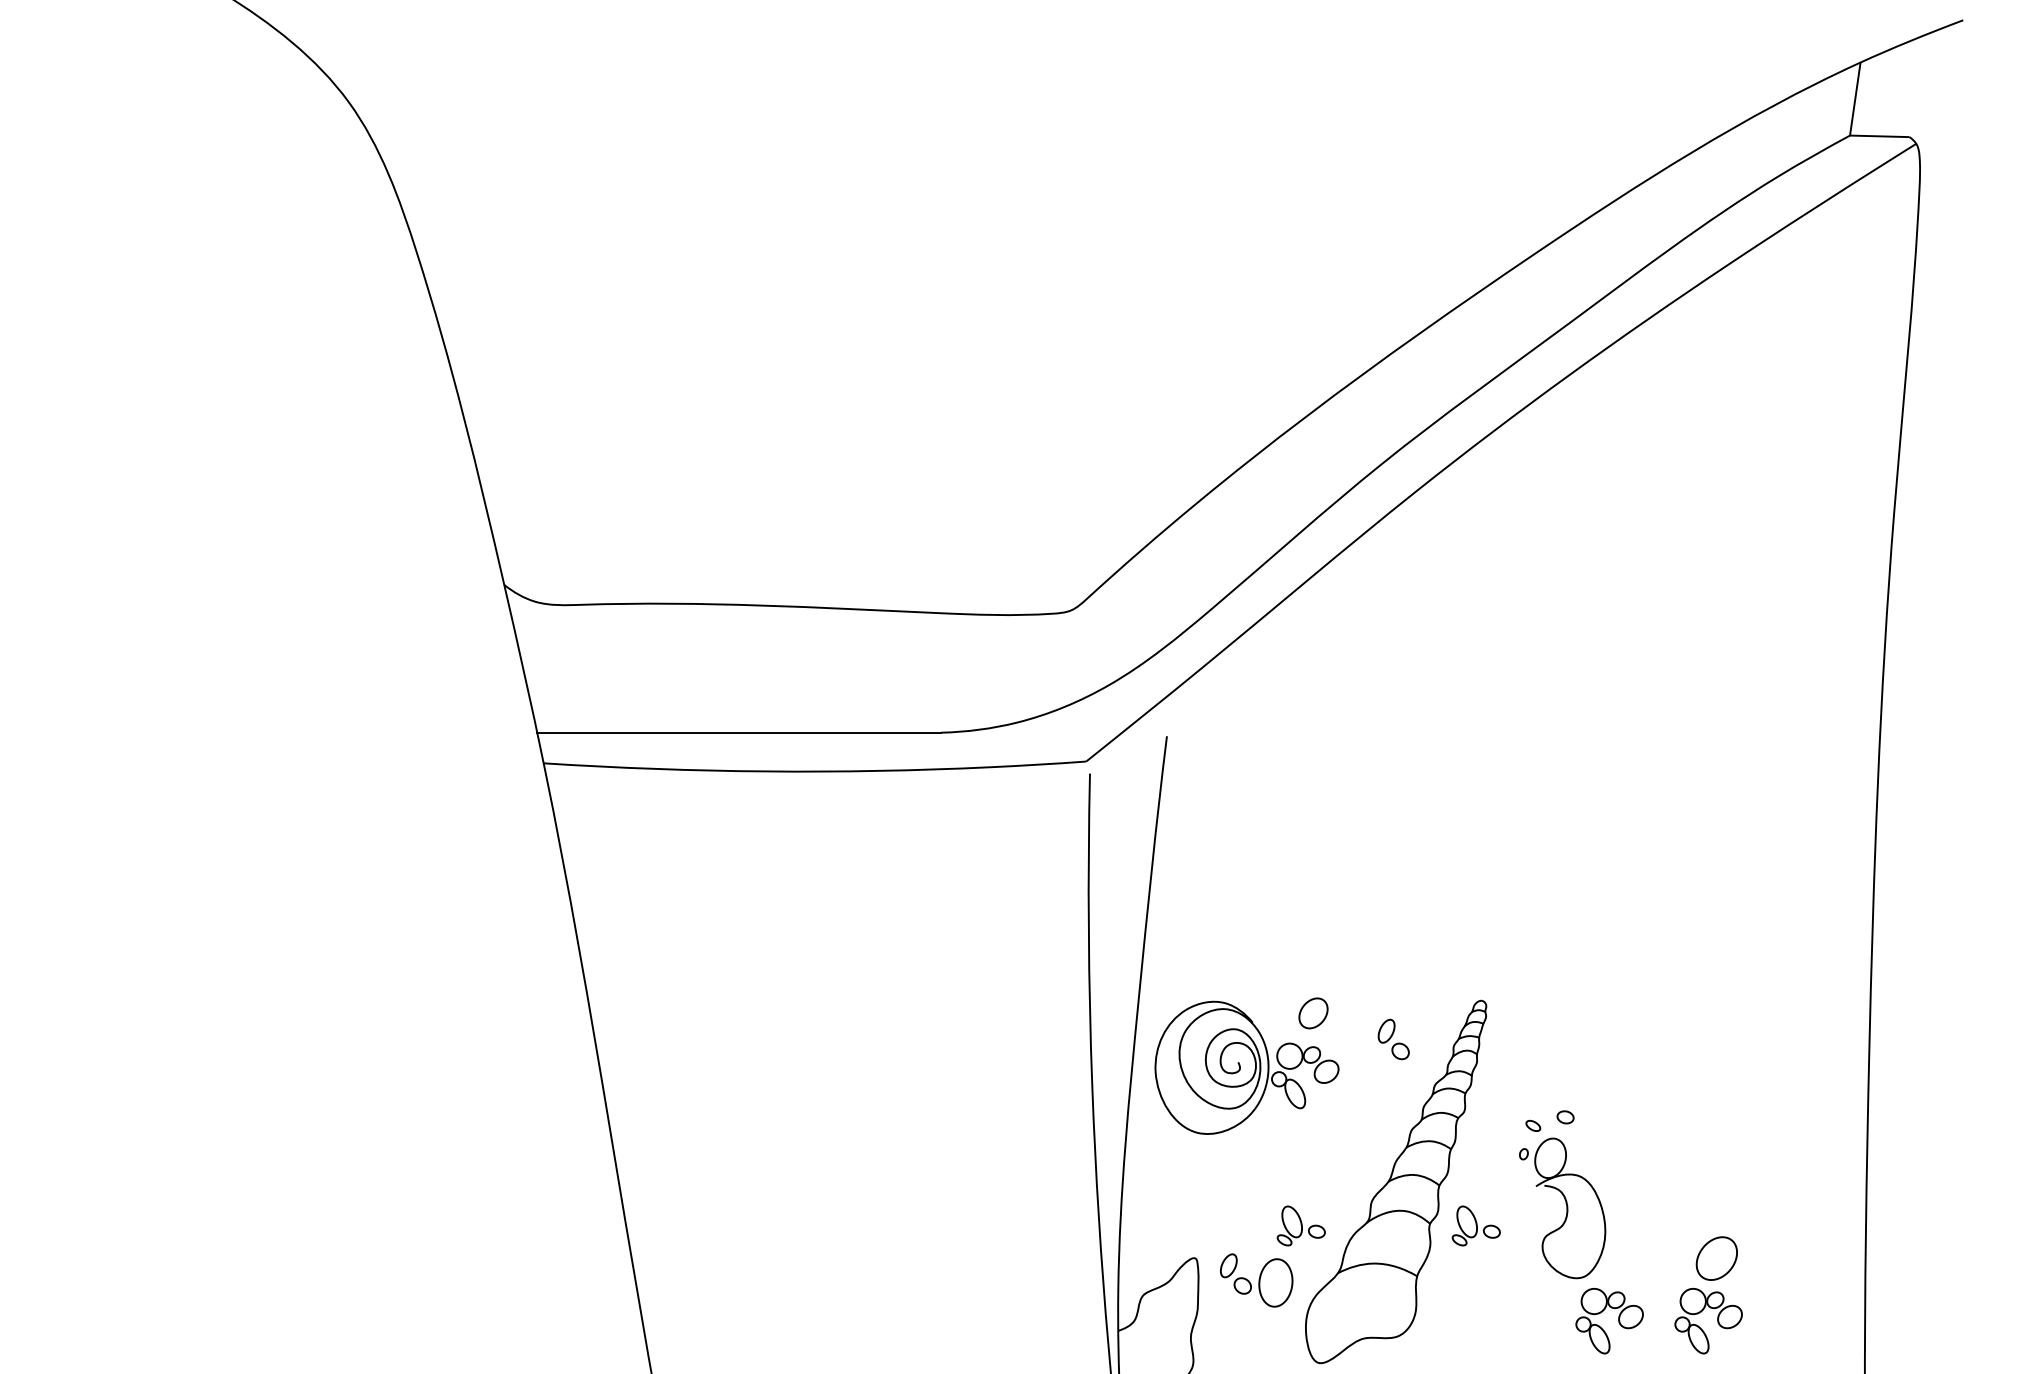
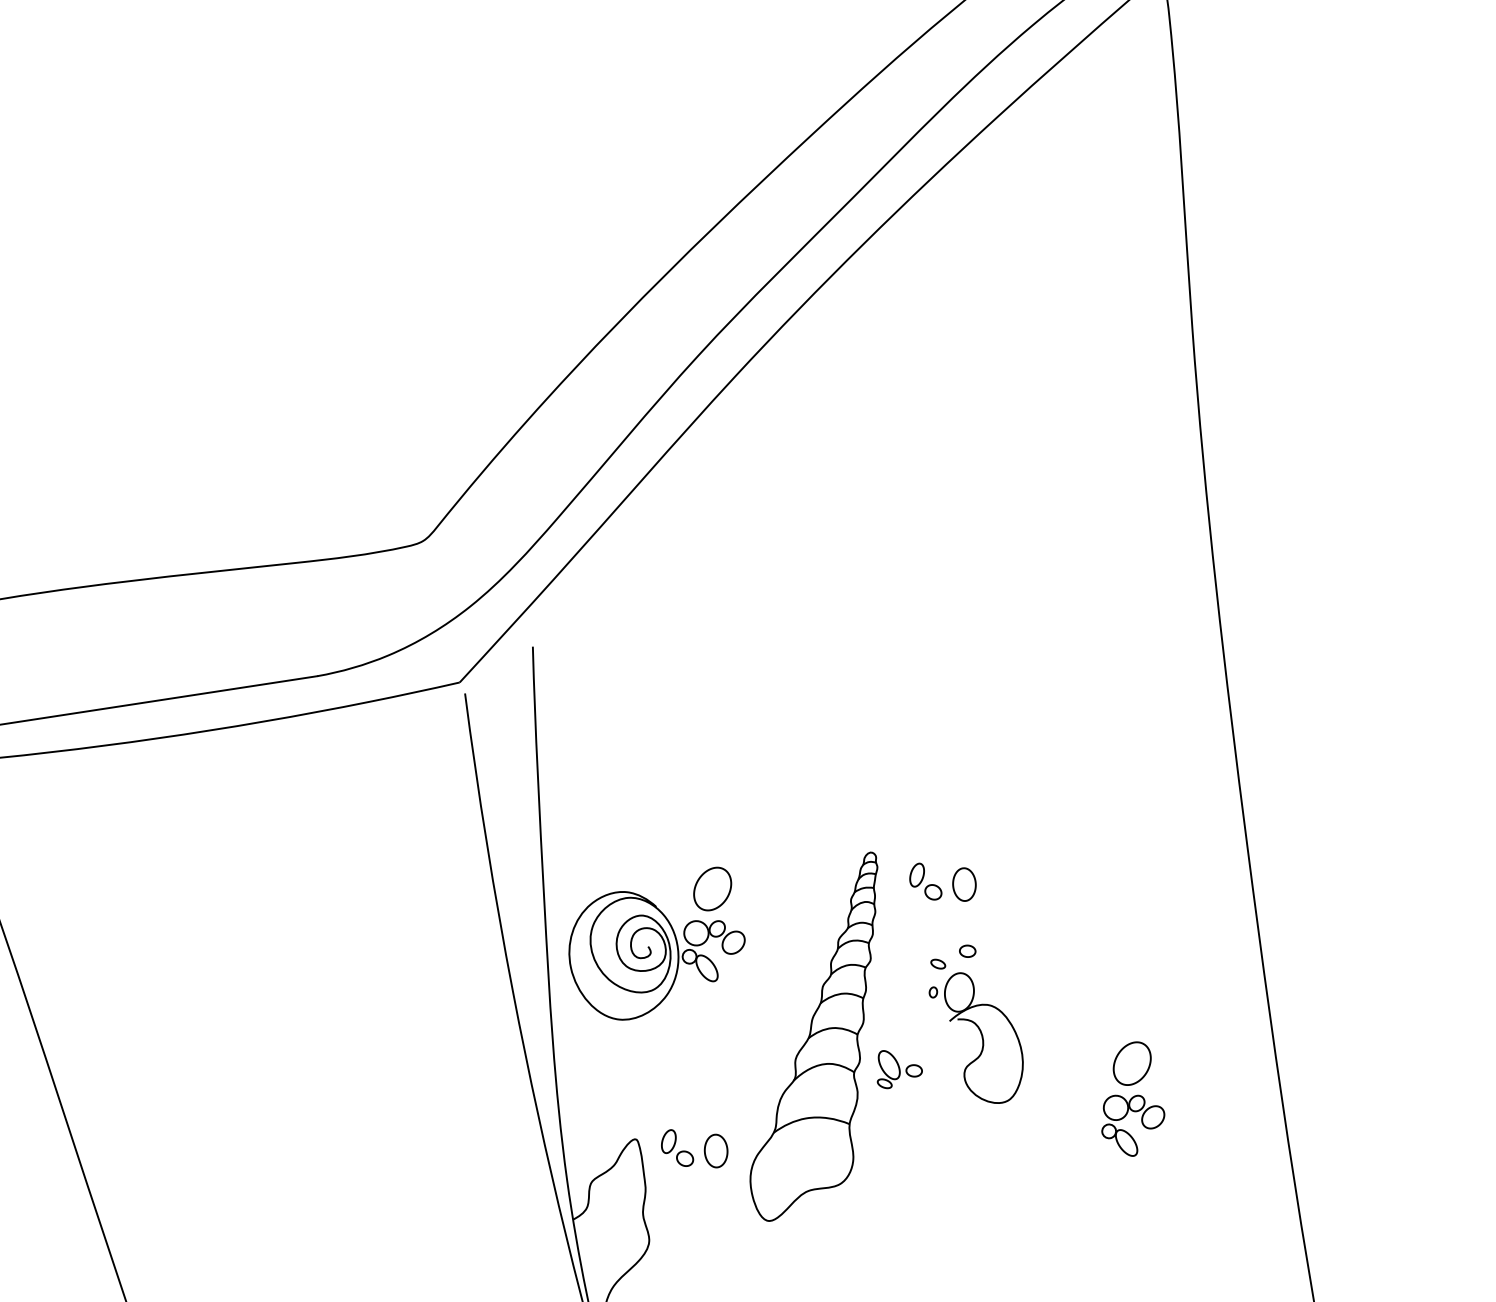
part: (1313, 1013) -> (712, 889), size x1.43
part: (1393, 1039) -> (924, 882), moved
part: (1572, 1048) -> (964, 884), added
part: (1300, 1225) -> (731, 1092), removed
part: (1275, 1282) -> (715, 1150), size x0.71
part: (1618, 1321) -> (1047, 1137), removed

